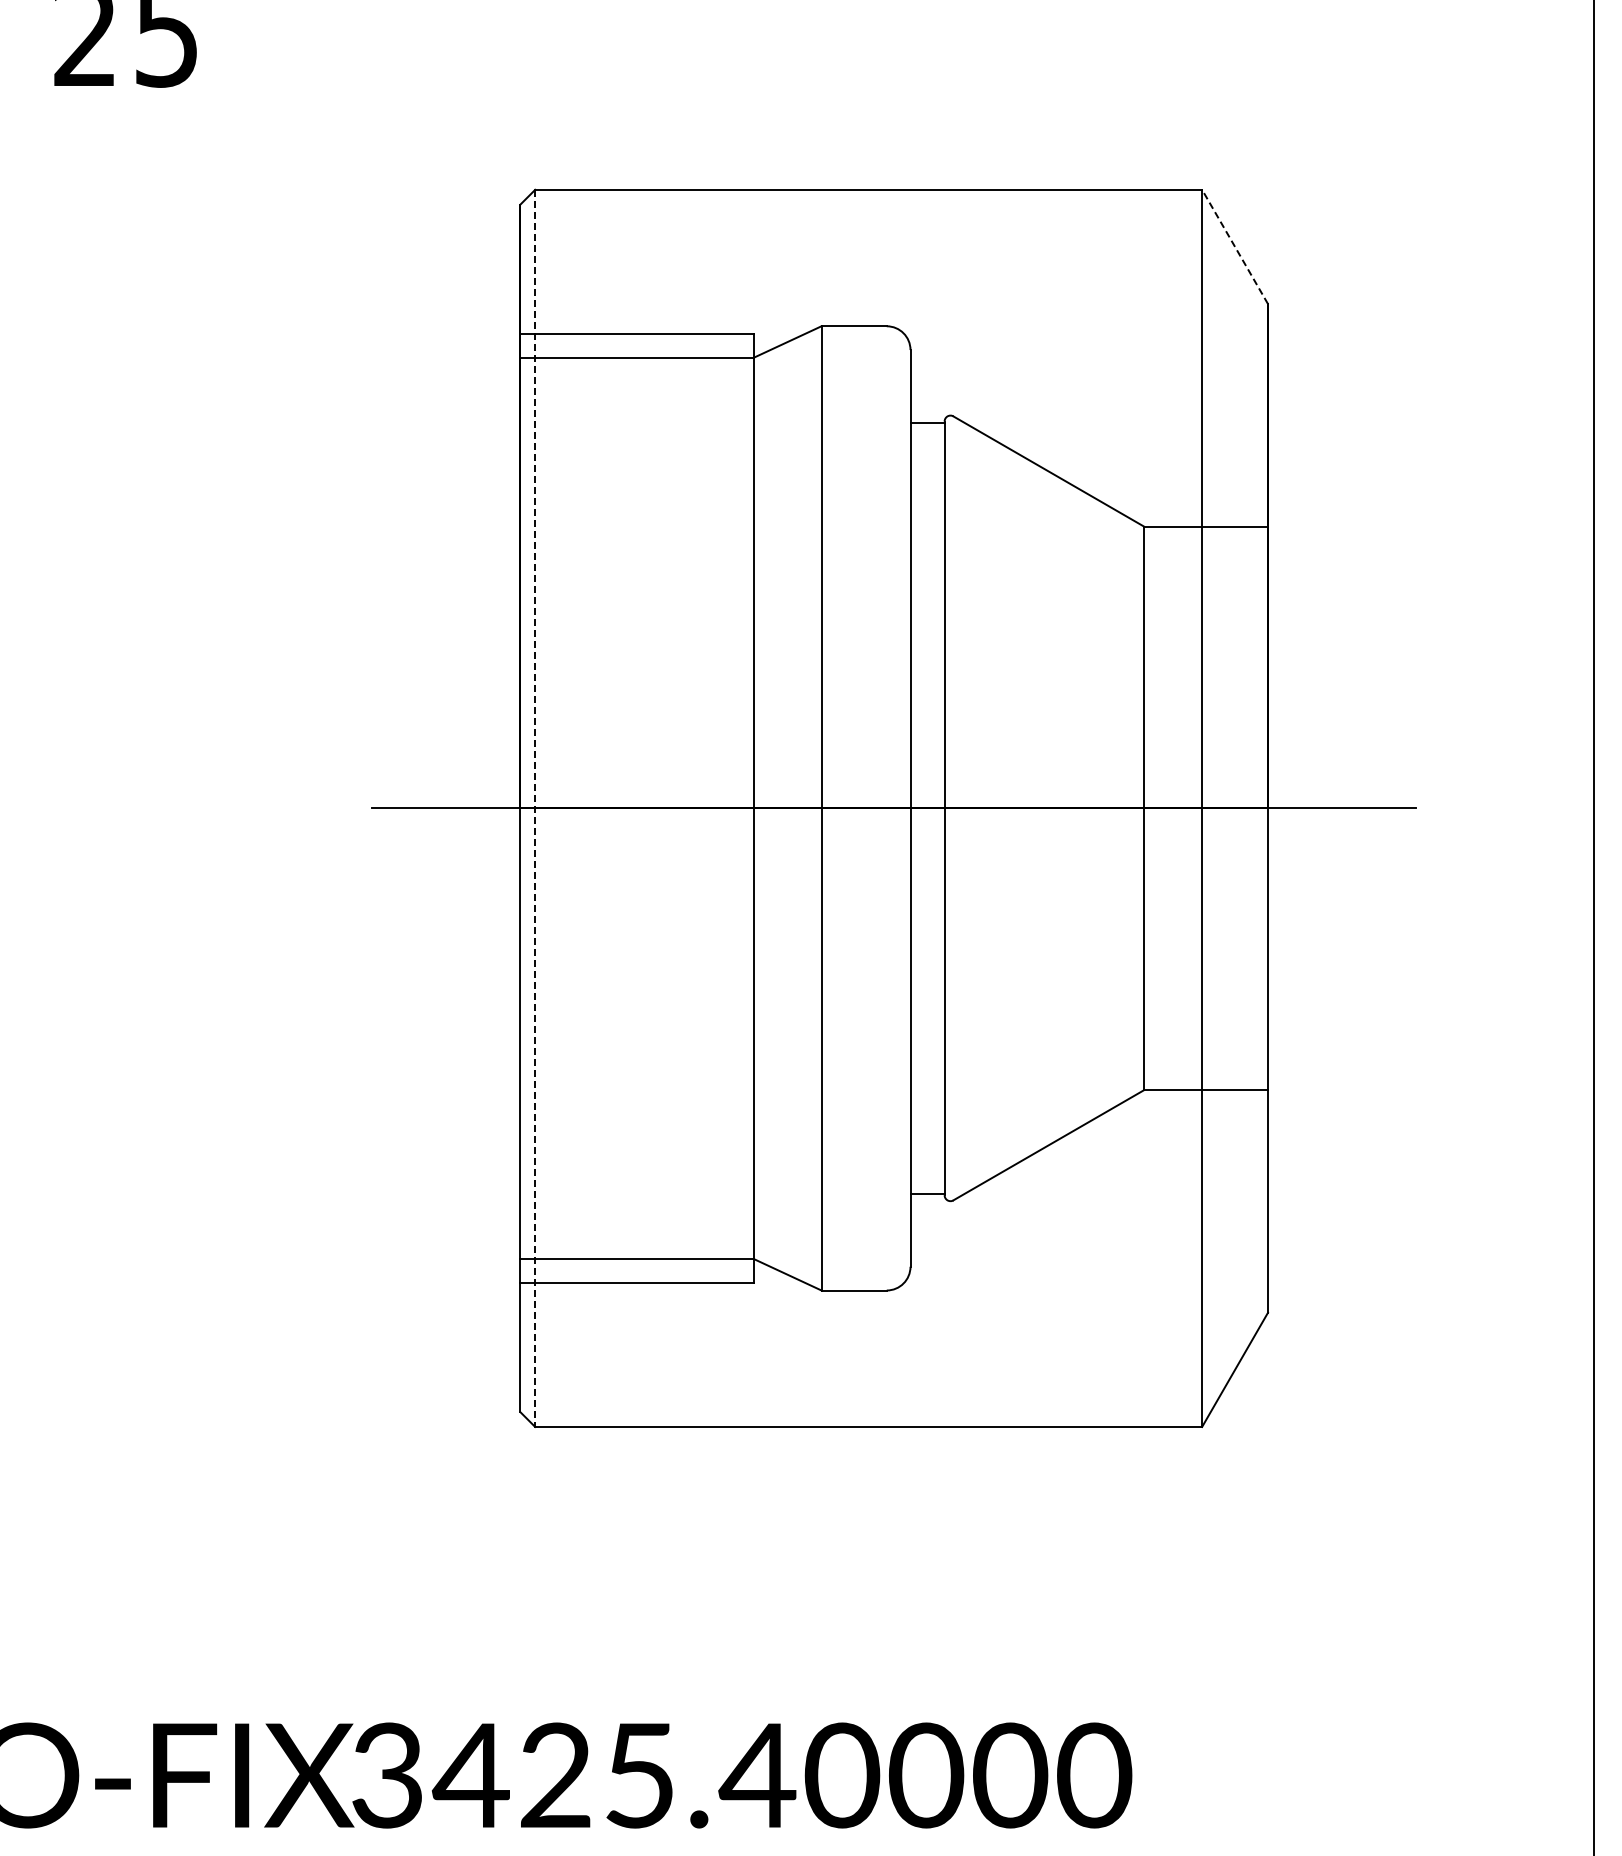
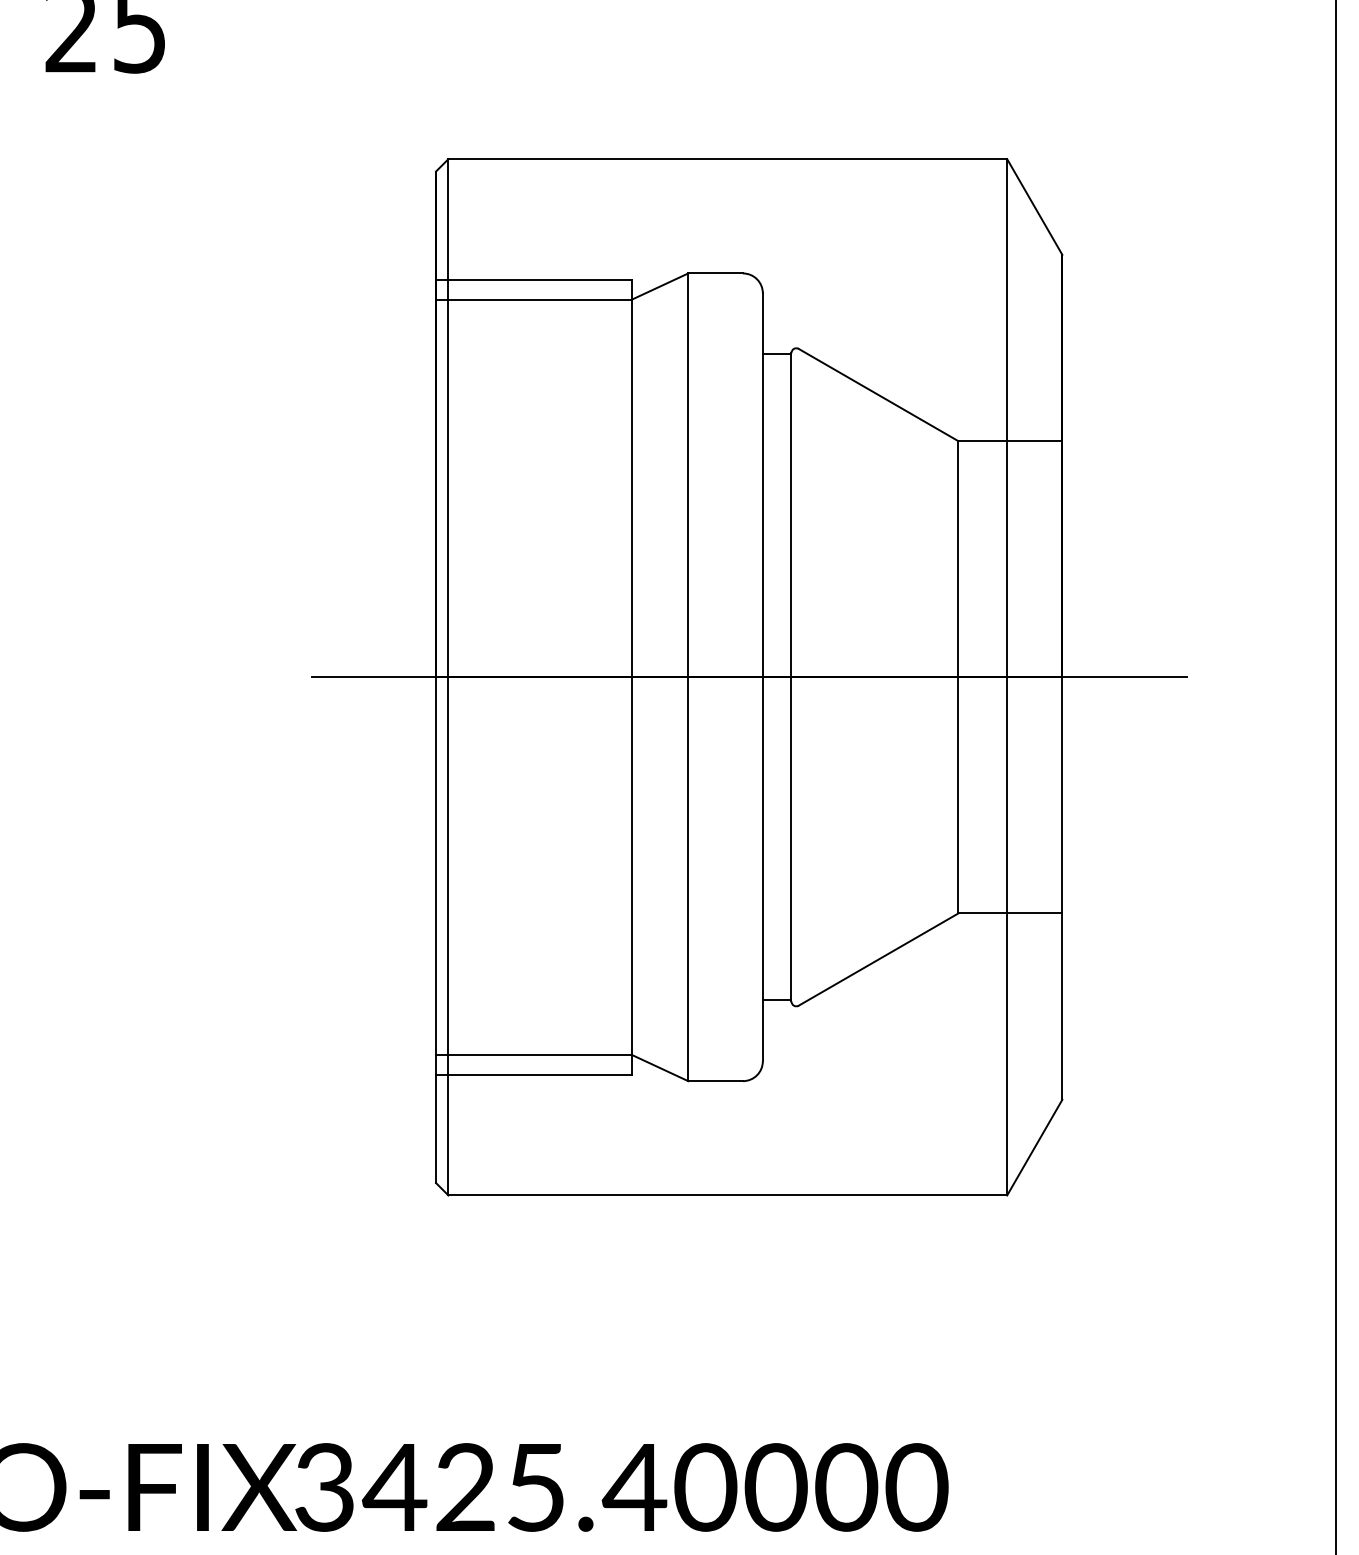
line: (1235, 246) -> (1035, 206), dashed -> solid
line: (535, 808) -> (448, 677), dashed -> solid

